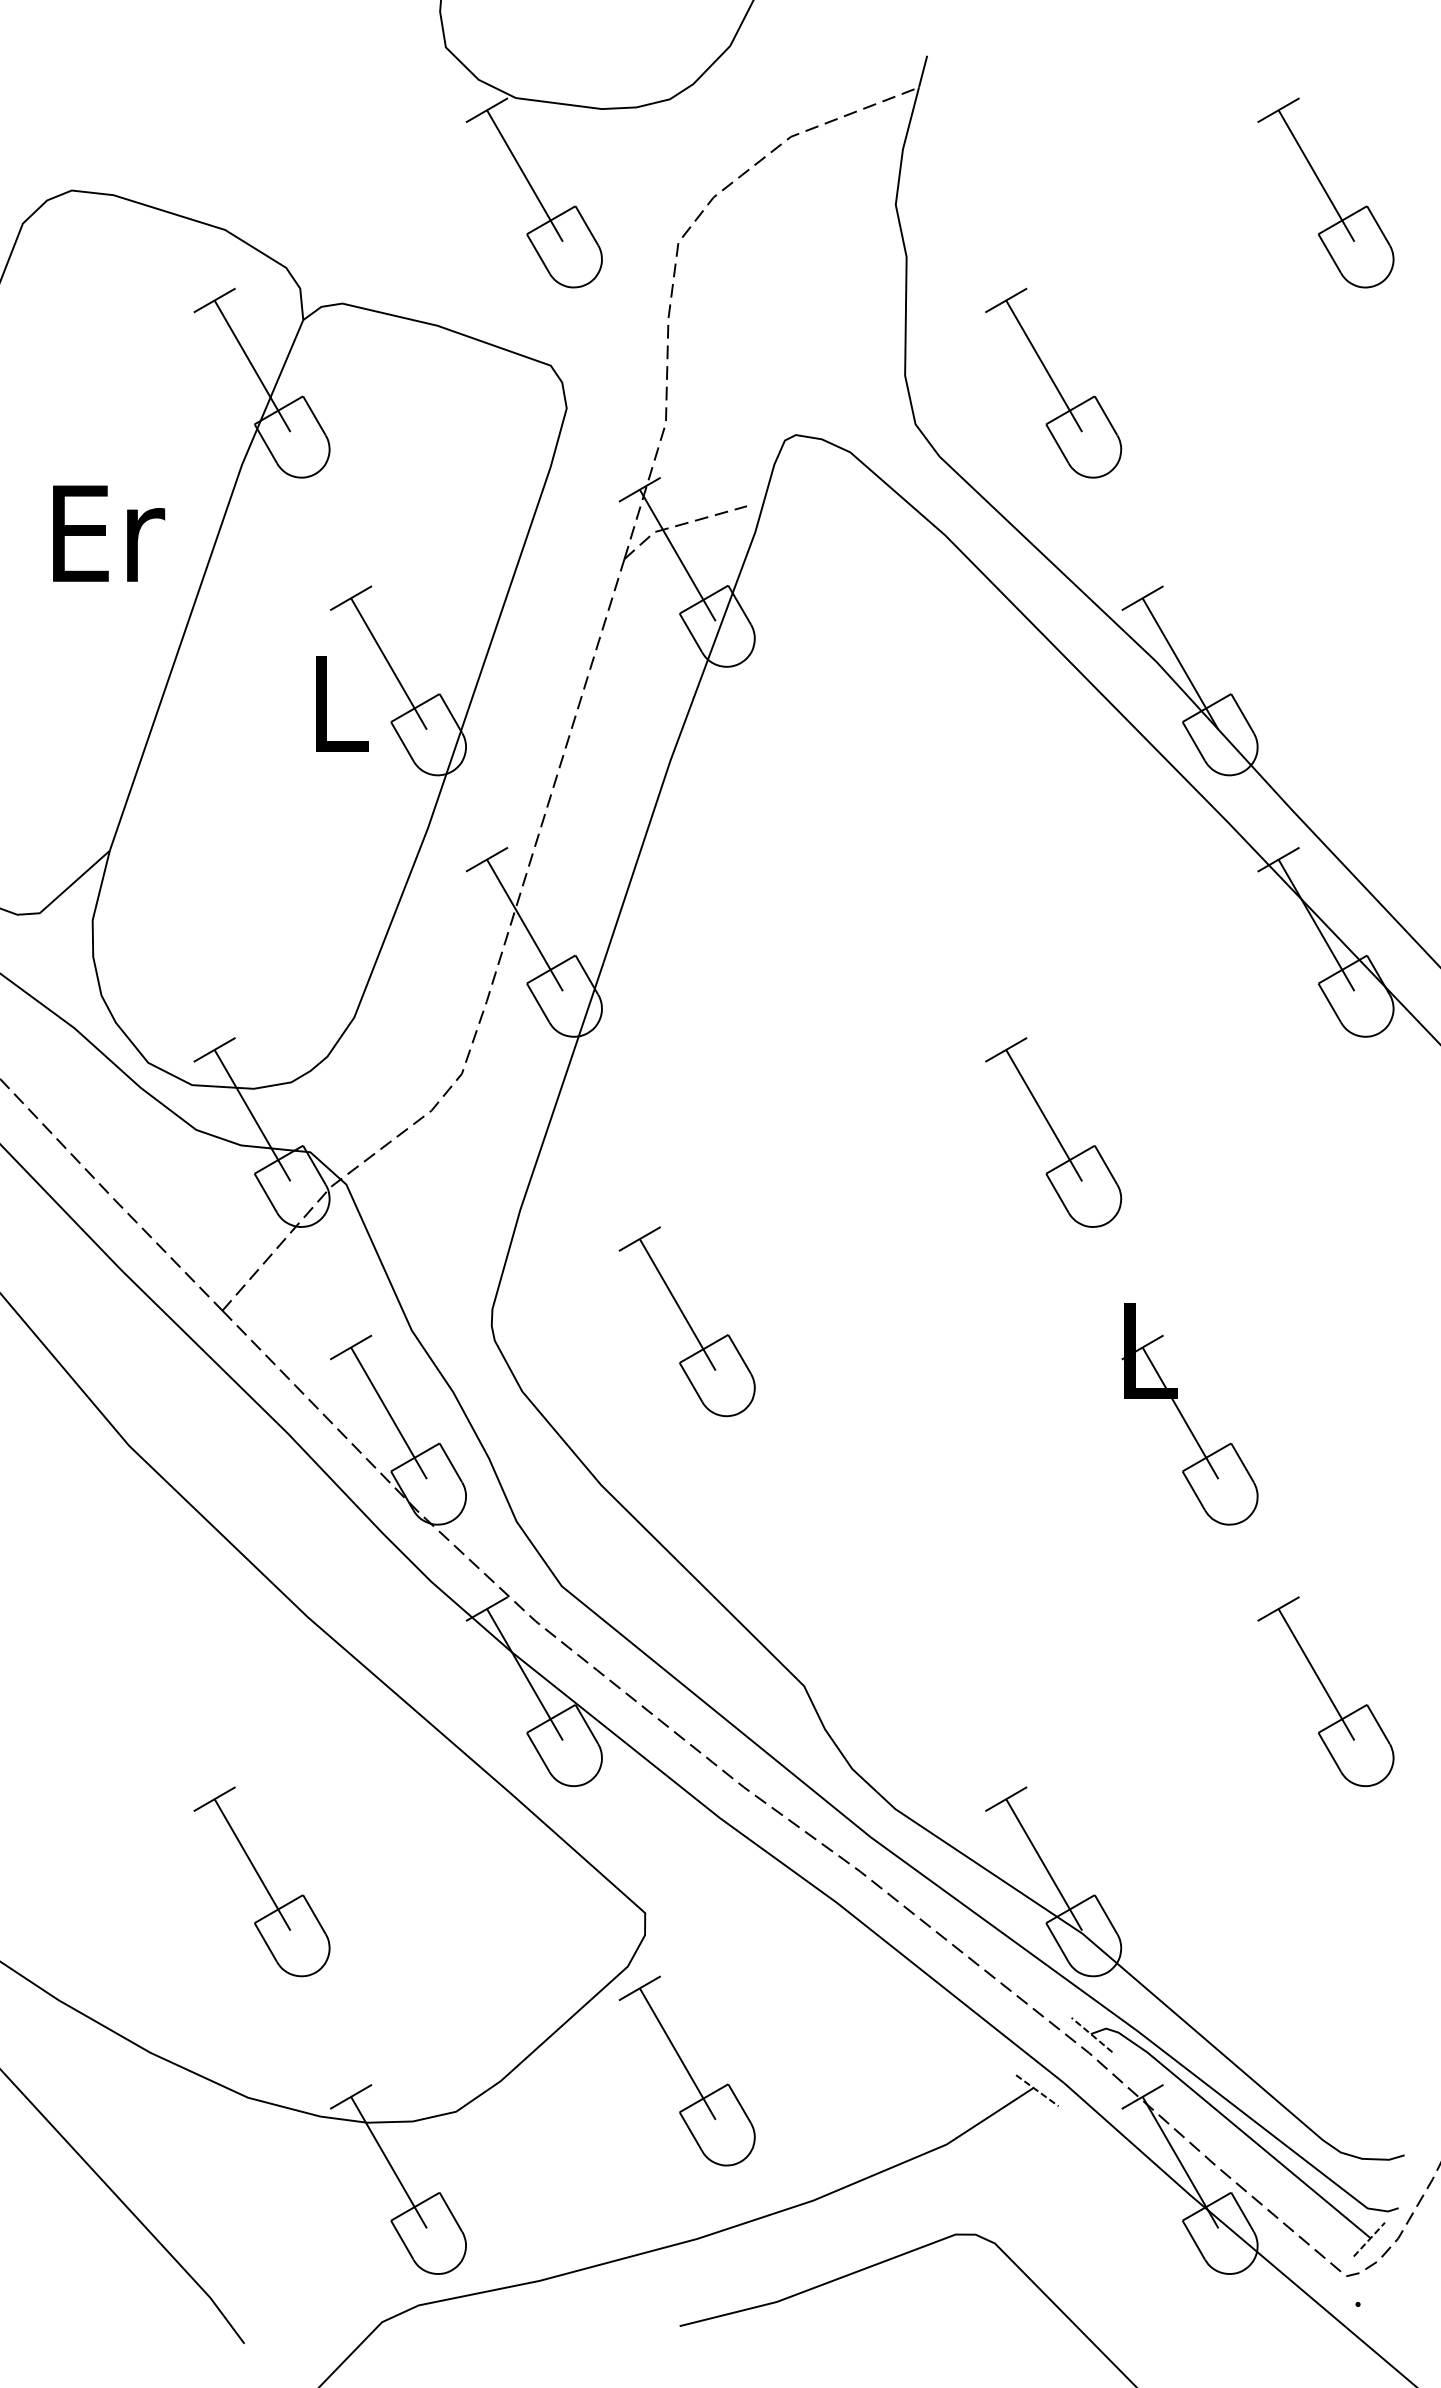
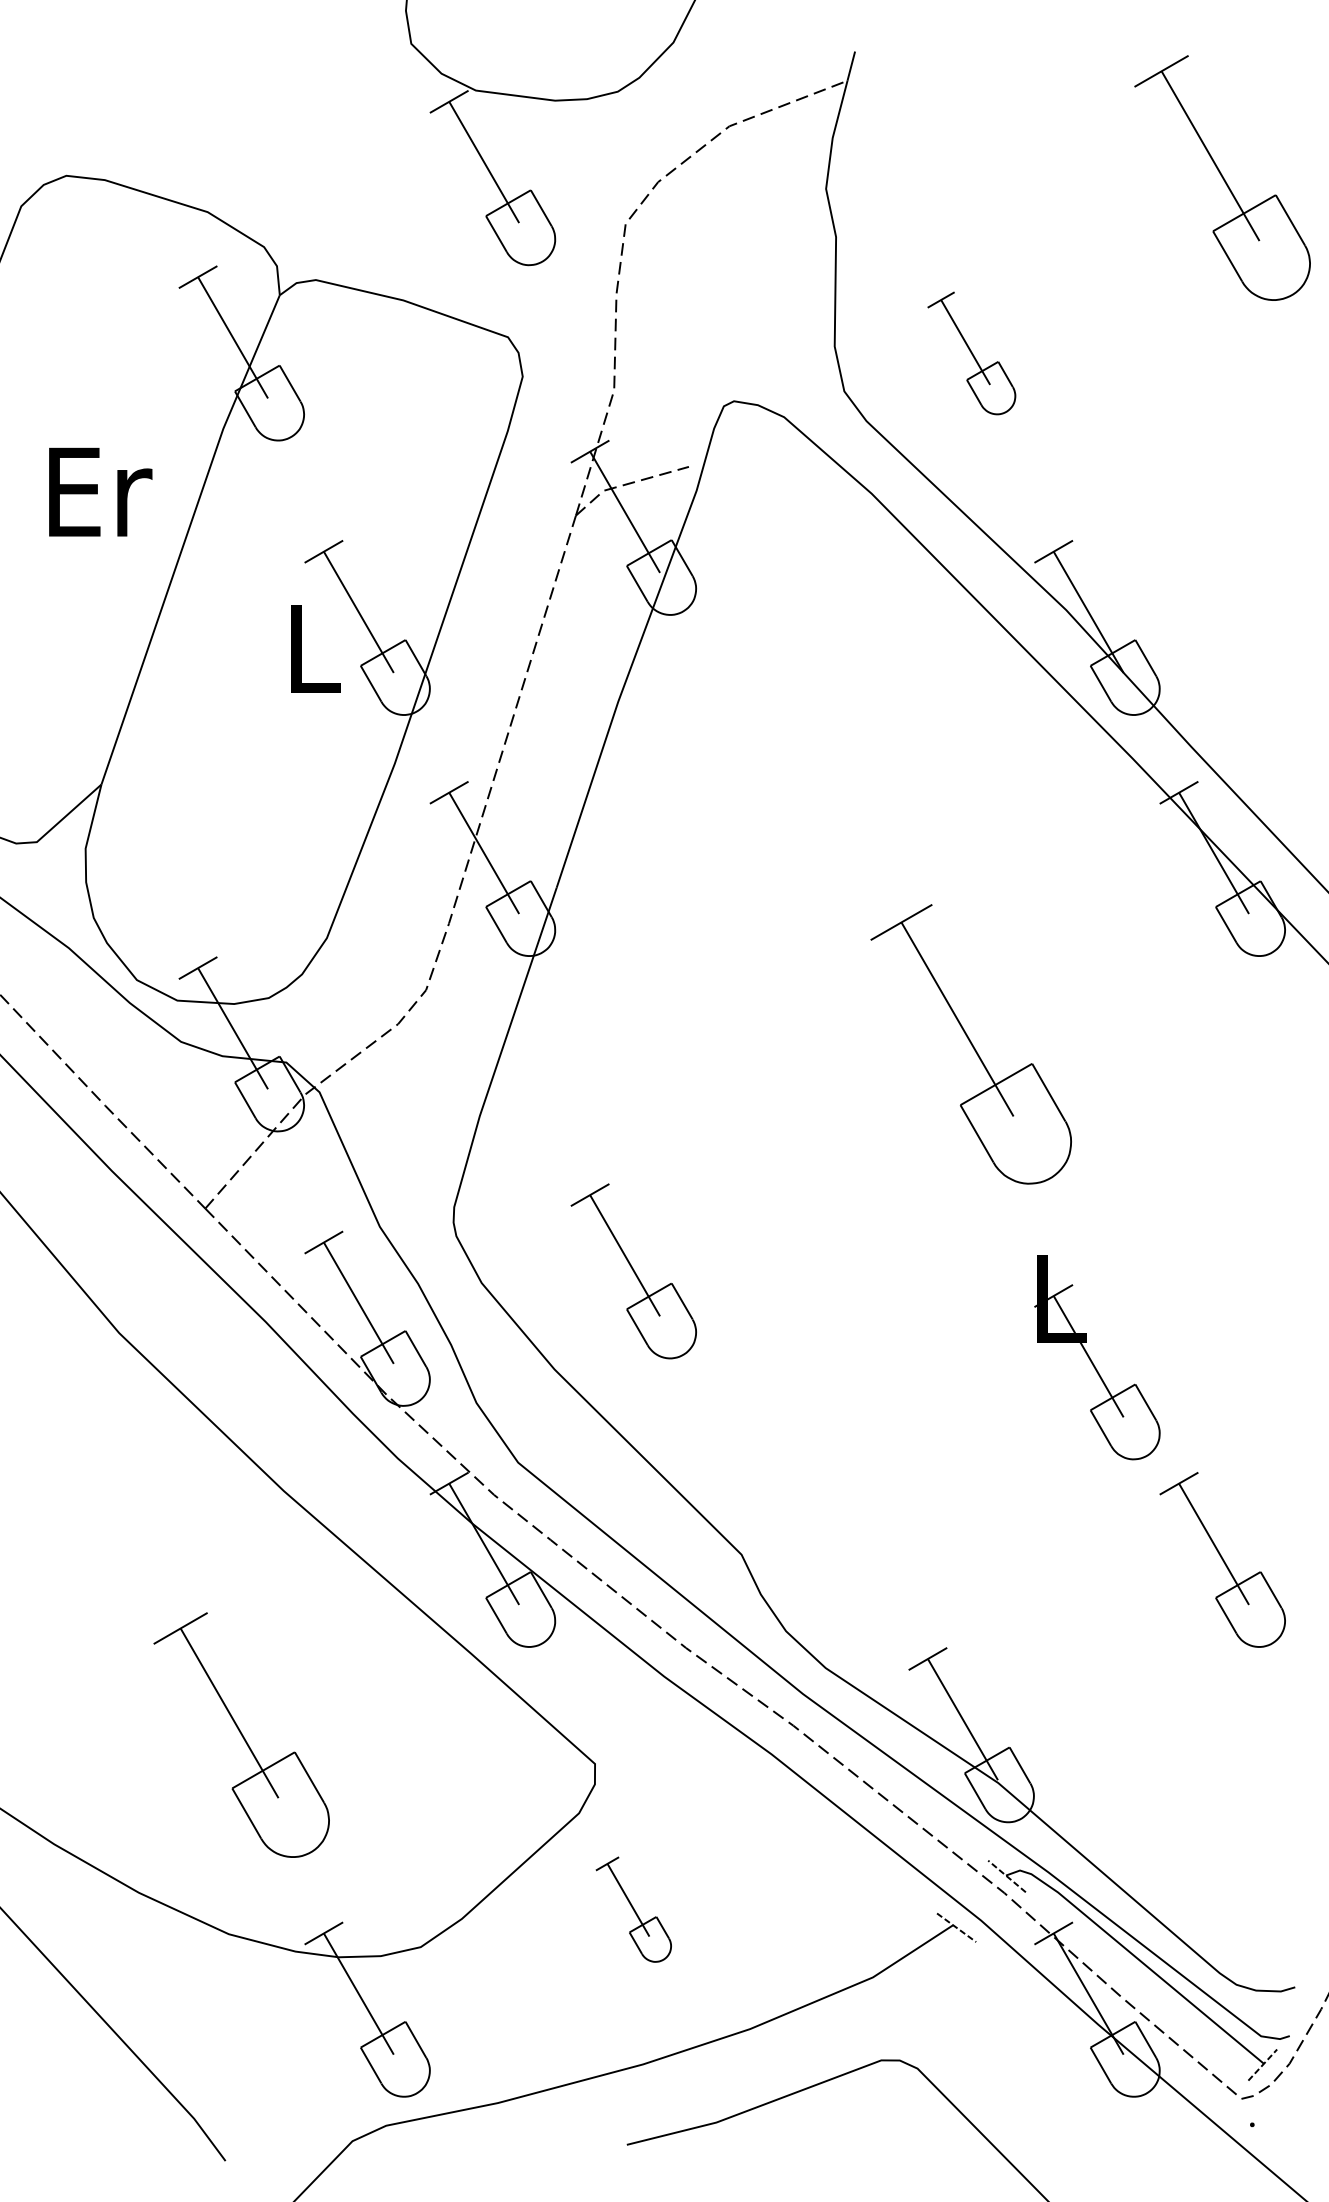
part: (1325, 192) -> (1222, 177), size x1.4
part: (1053, 382) -> (971, 352), size x0.7
part: (1053, 1132) -> (971, 1044), size x1.6
part: (686, 1321) -> (633, 1271), moved
part: (1189, 1414) -> (1096, 1357), moved
part: (261, 1881) -> (241, 1734), size x1.4
part: (686, 2070) -> (633, 1909), size x0.6

